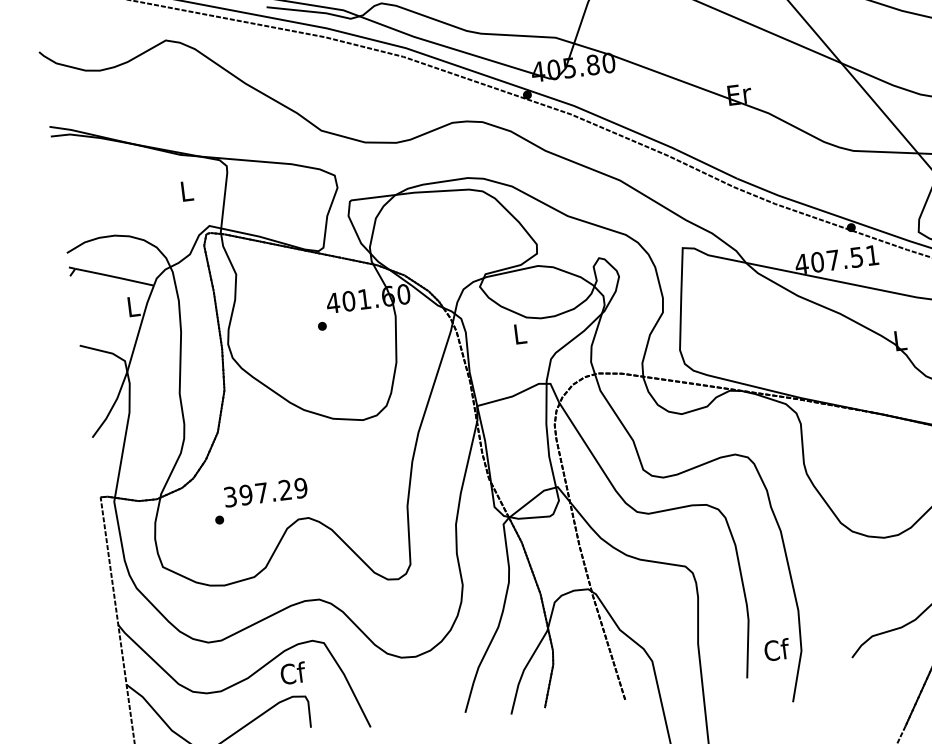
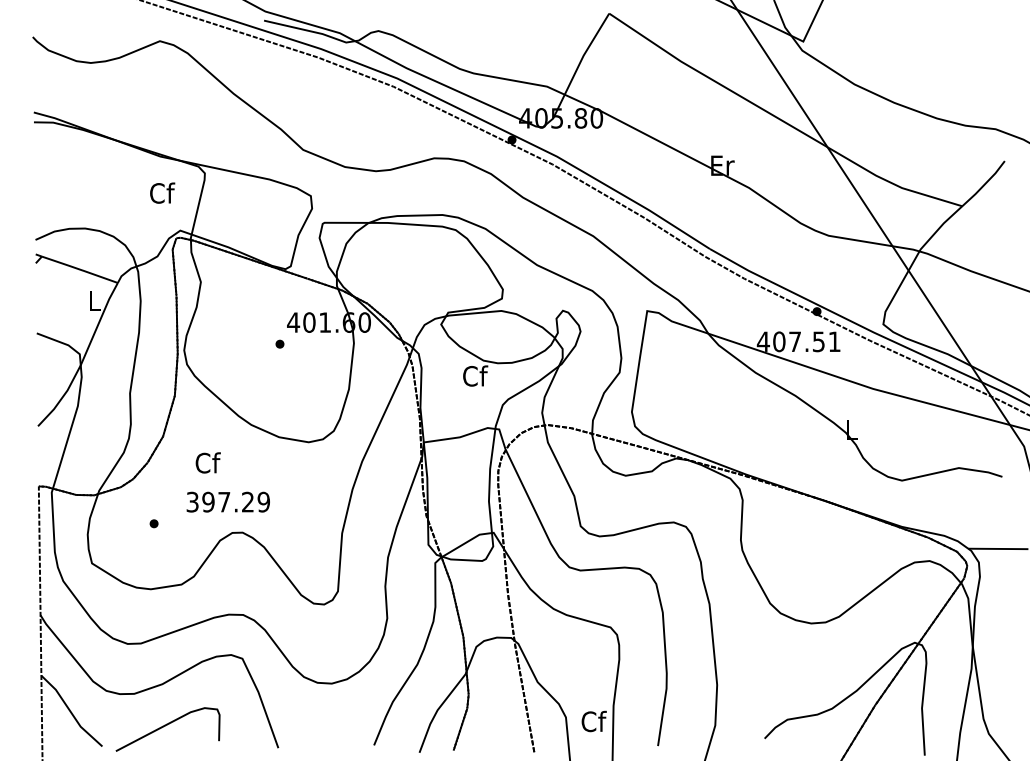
text: (187, 190) -> (162, 192), L -> Cf
text: (520, 333) -> (475, 375), L -> Cf
text: (264, 492) -> (227, 501), moved
text: (776, 650) -> (593, 721), moved
text: (292, 672) -> (207, 462), moved

